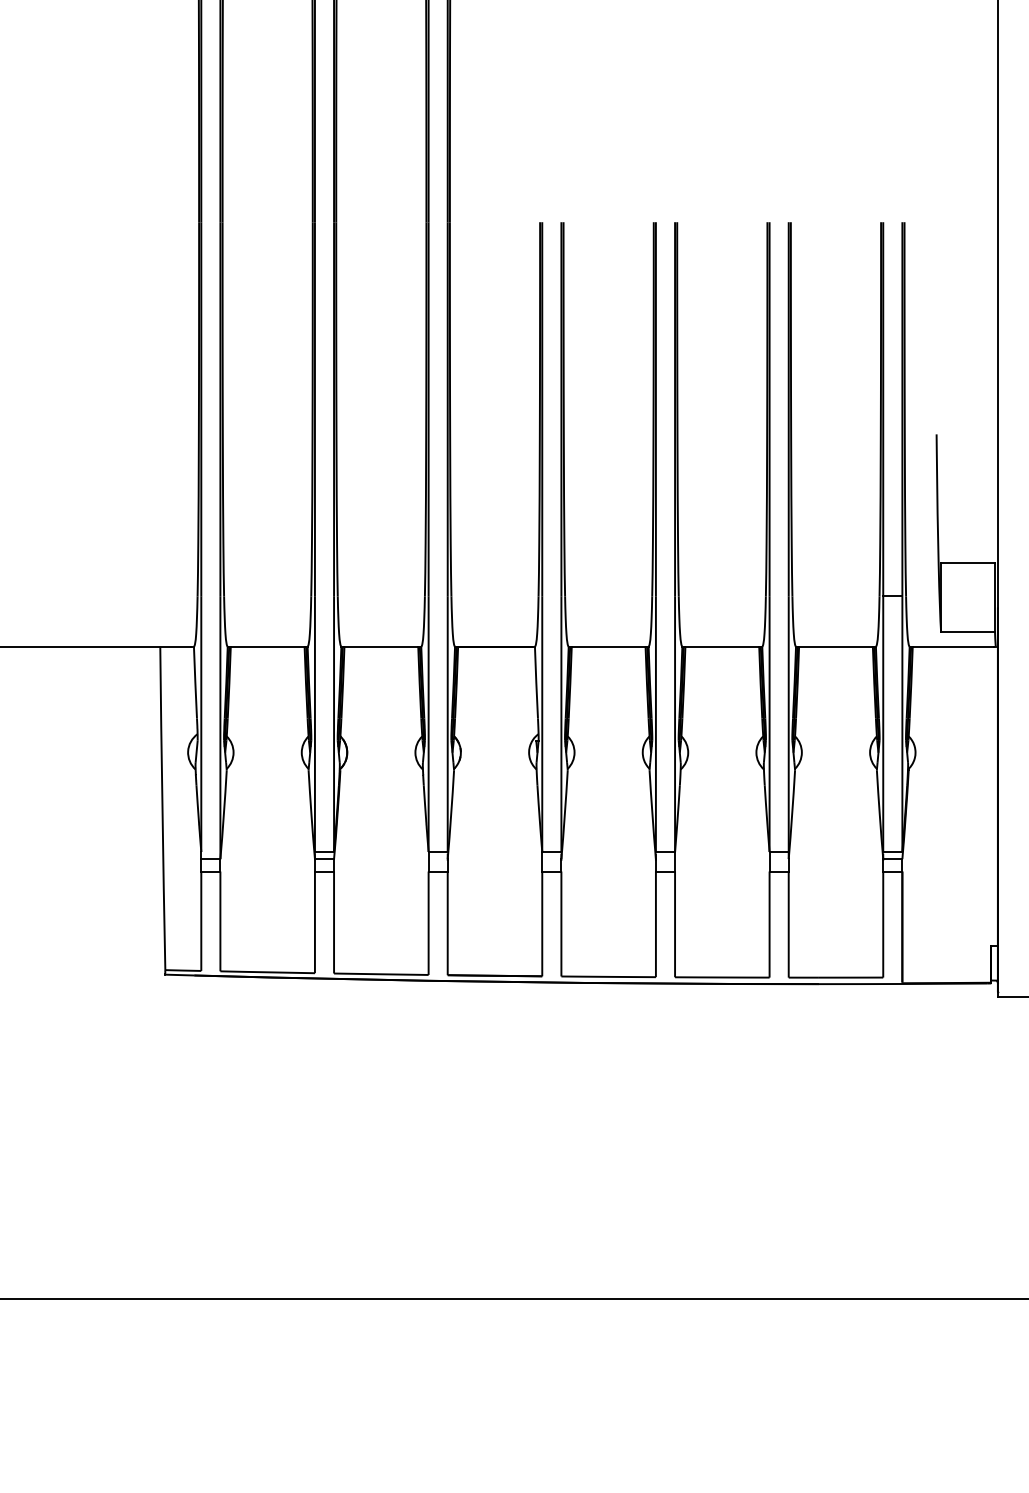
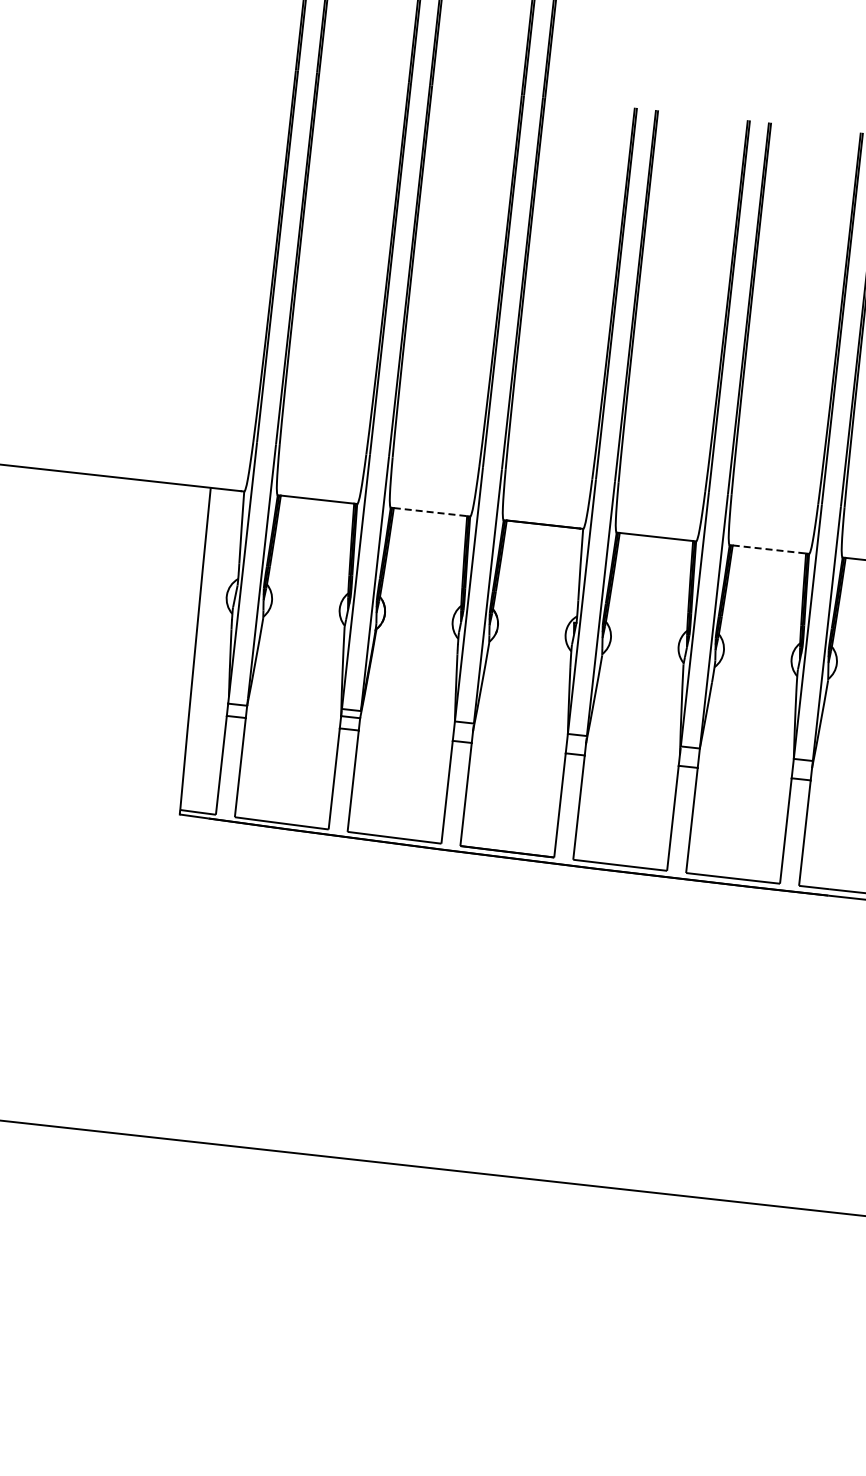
line: (381, 646) -> (430, 512), solid -> dashed
line: (722, 646) -> (769, 549), solid -> dashed

